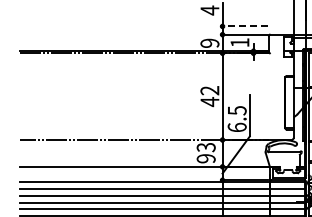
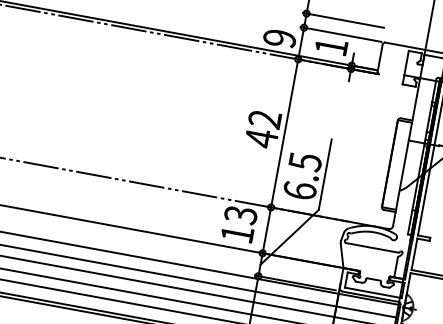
line: (244, 26) -> (344, 20), dashed -> solid
text: (205, 158) -> (236, 233), 93 -> 13

